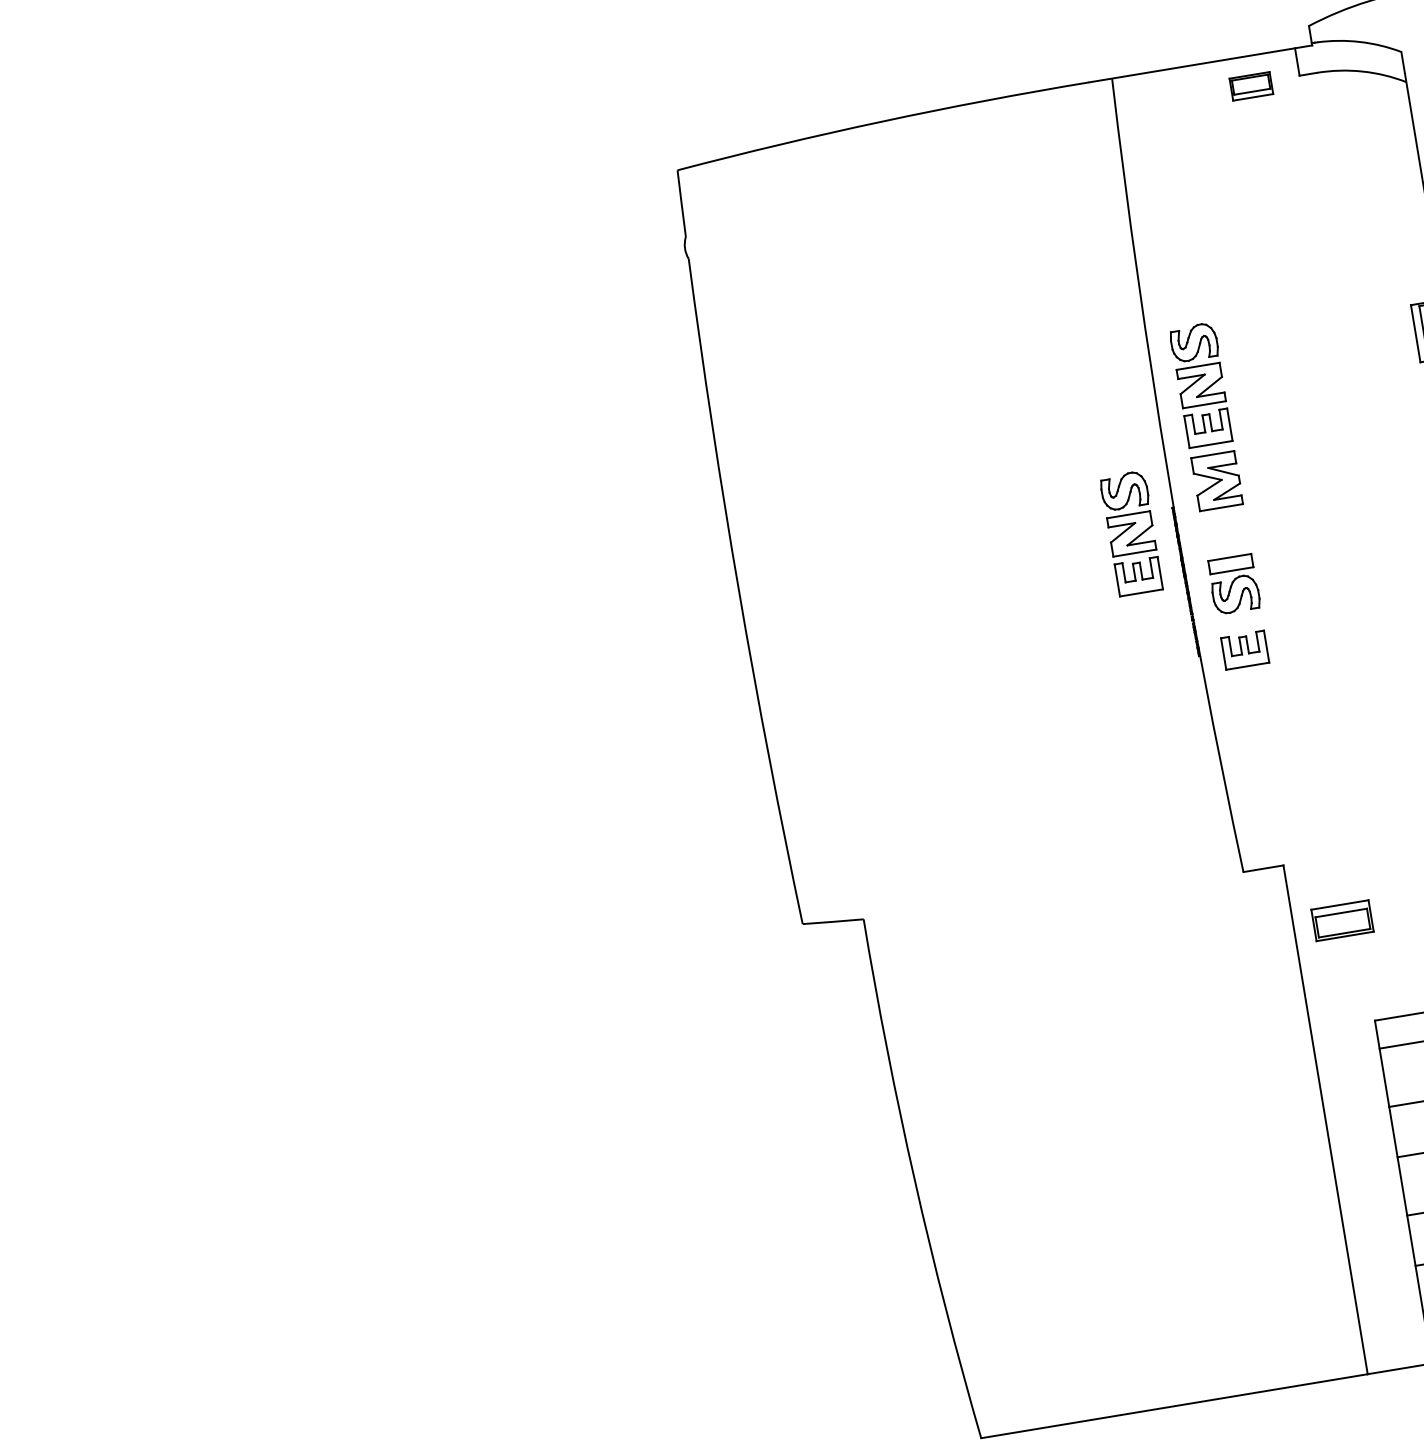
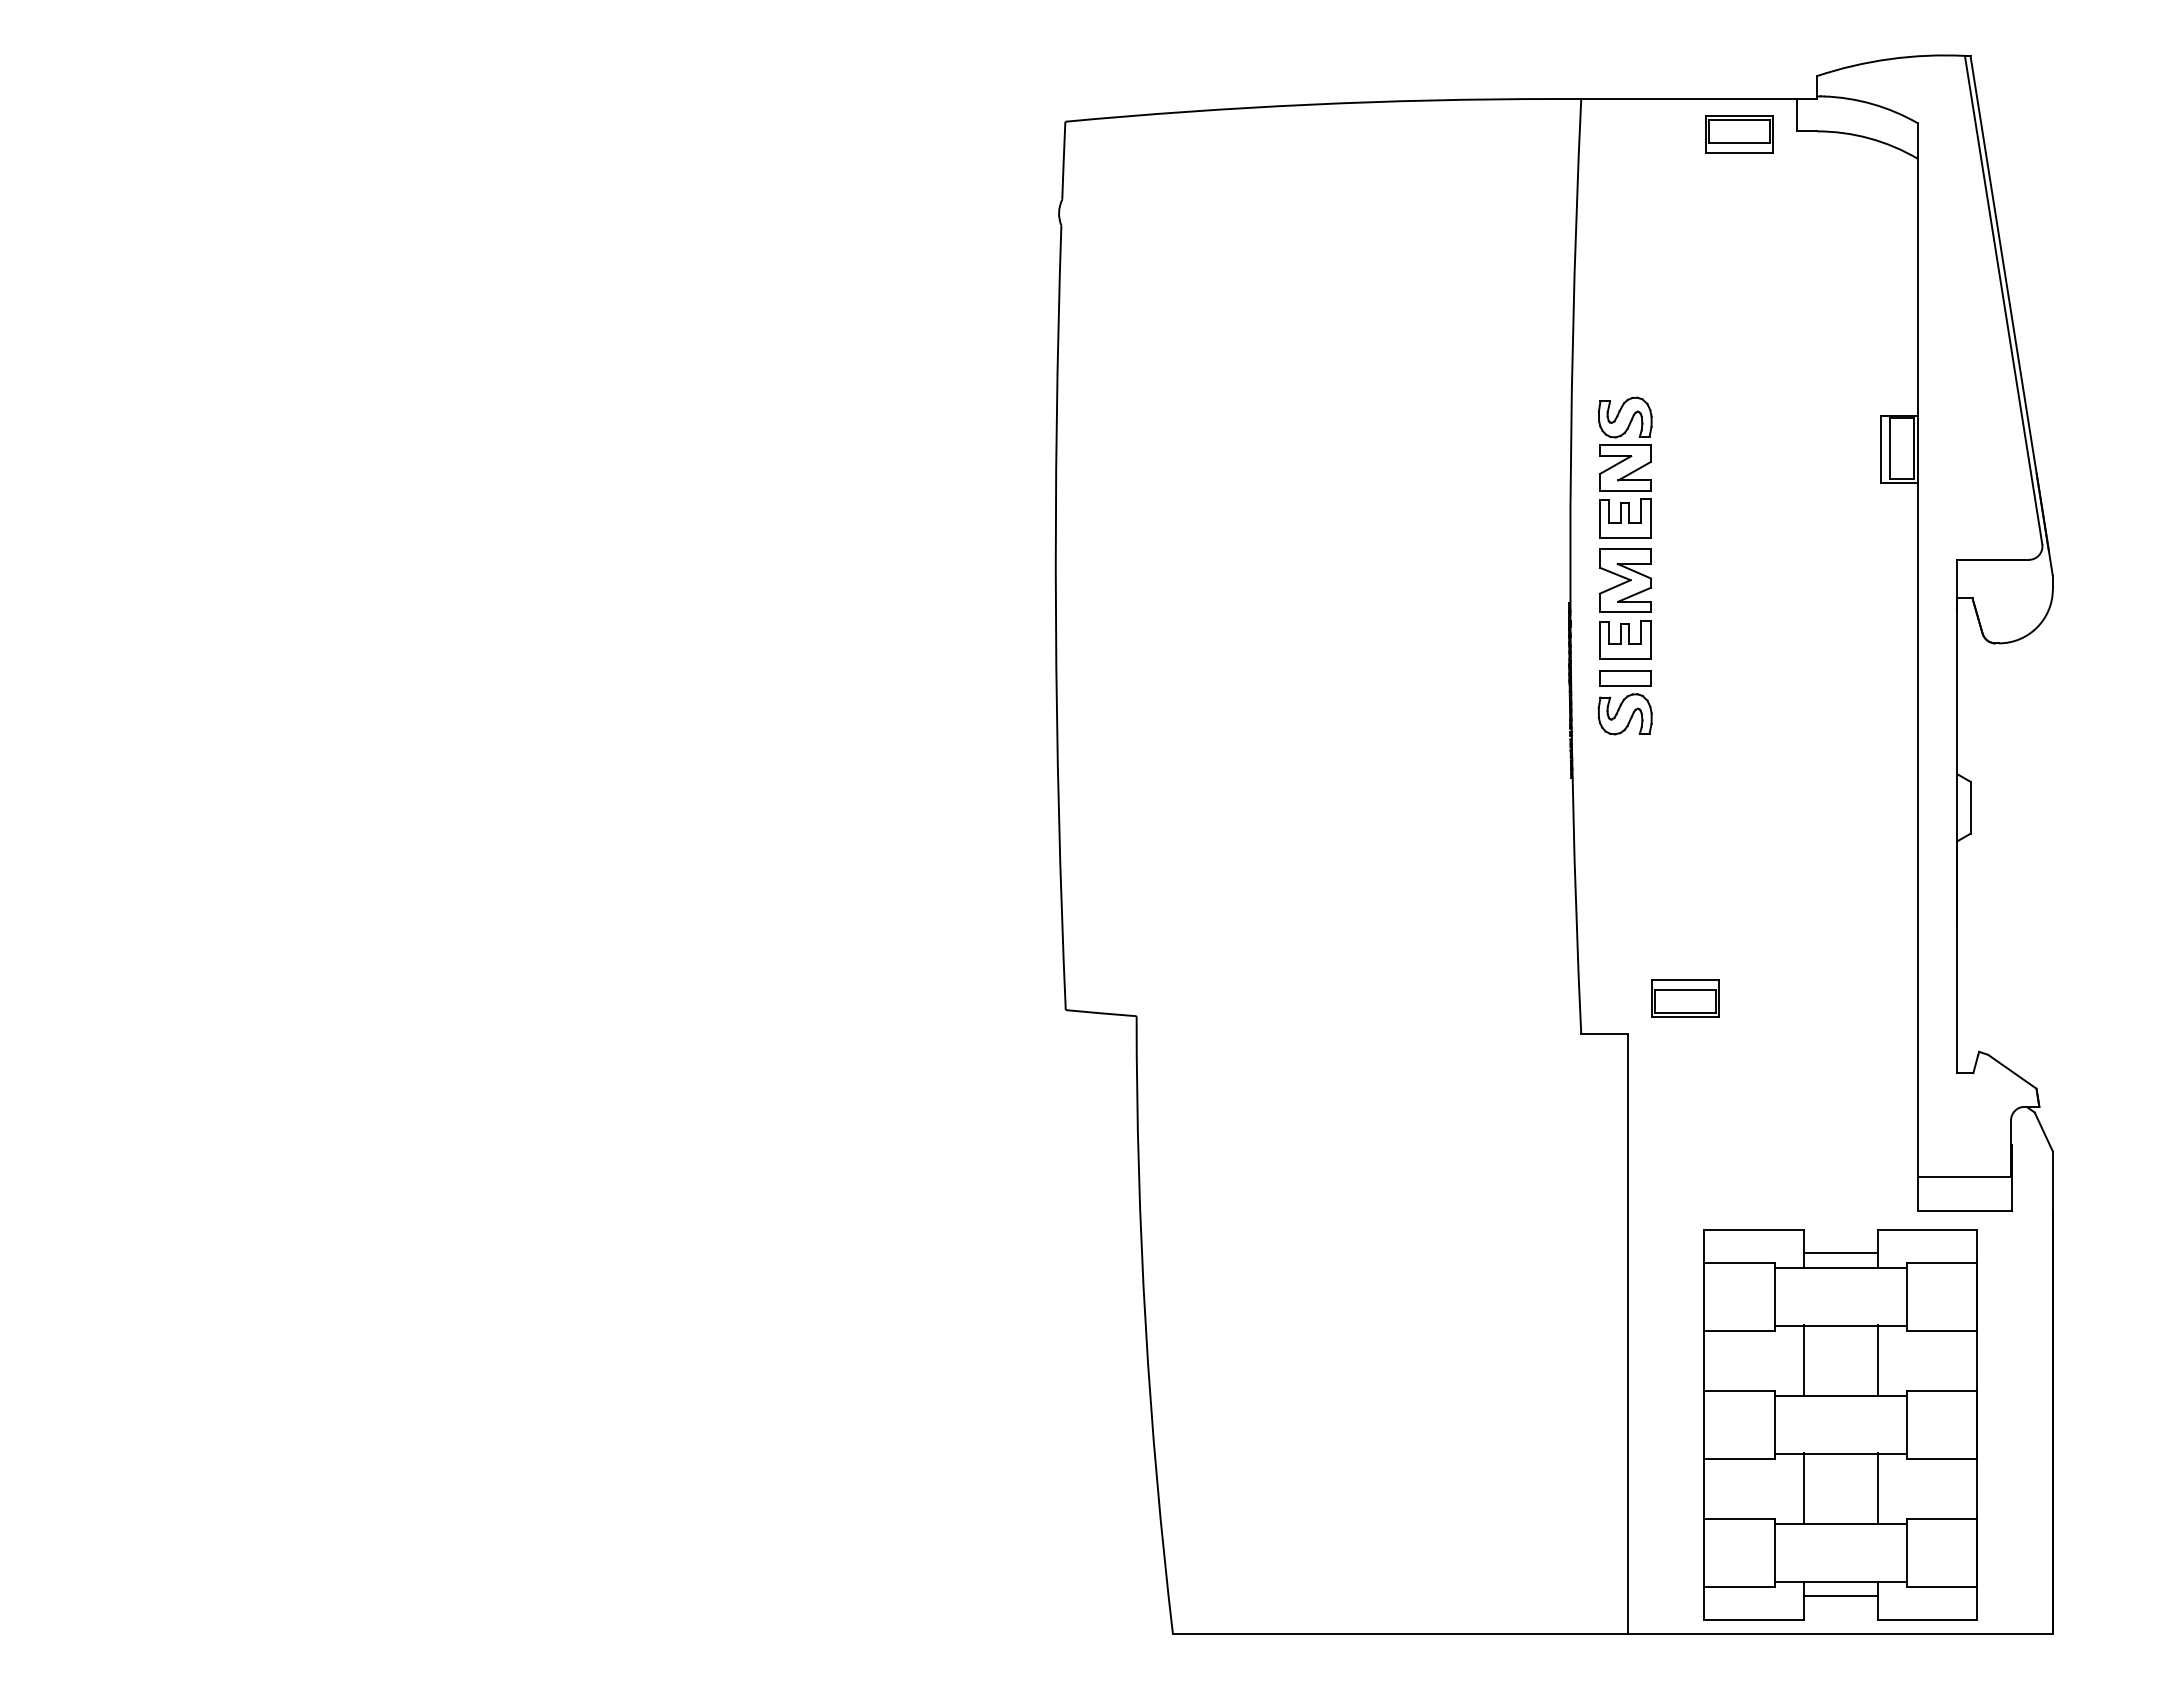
part: (1251, 86) -> (1739, 134), size x1.43
part: (1131, 533) -> (1517, 624), removed
part: (1245, 649) -> (1625, 639), moved
part: (1342, 920) -> (1685, 998), moved

